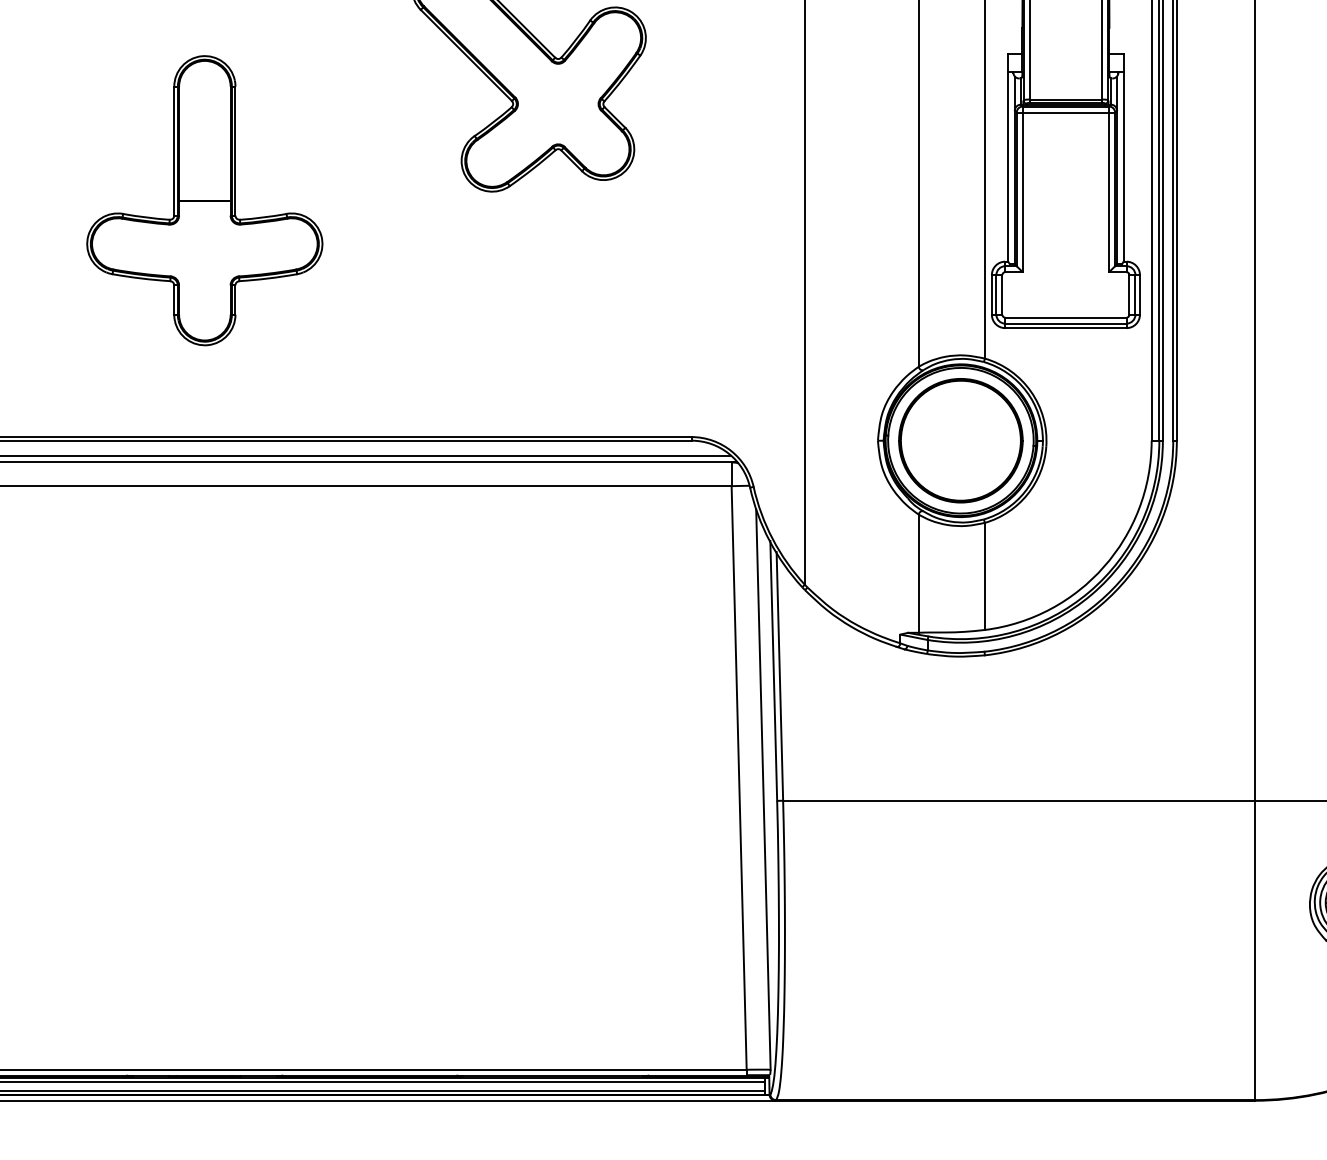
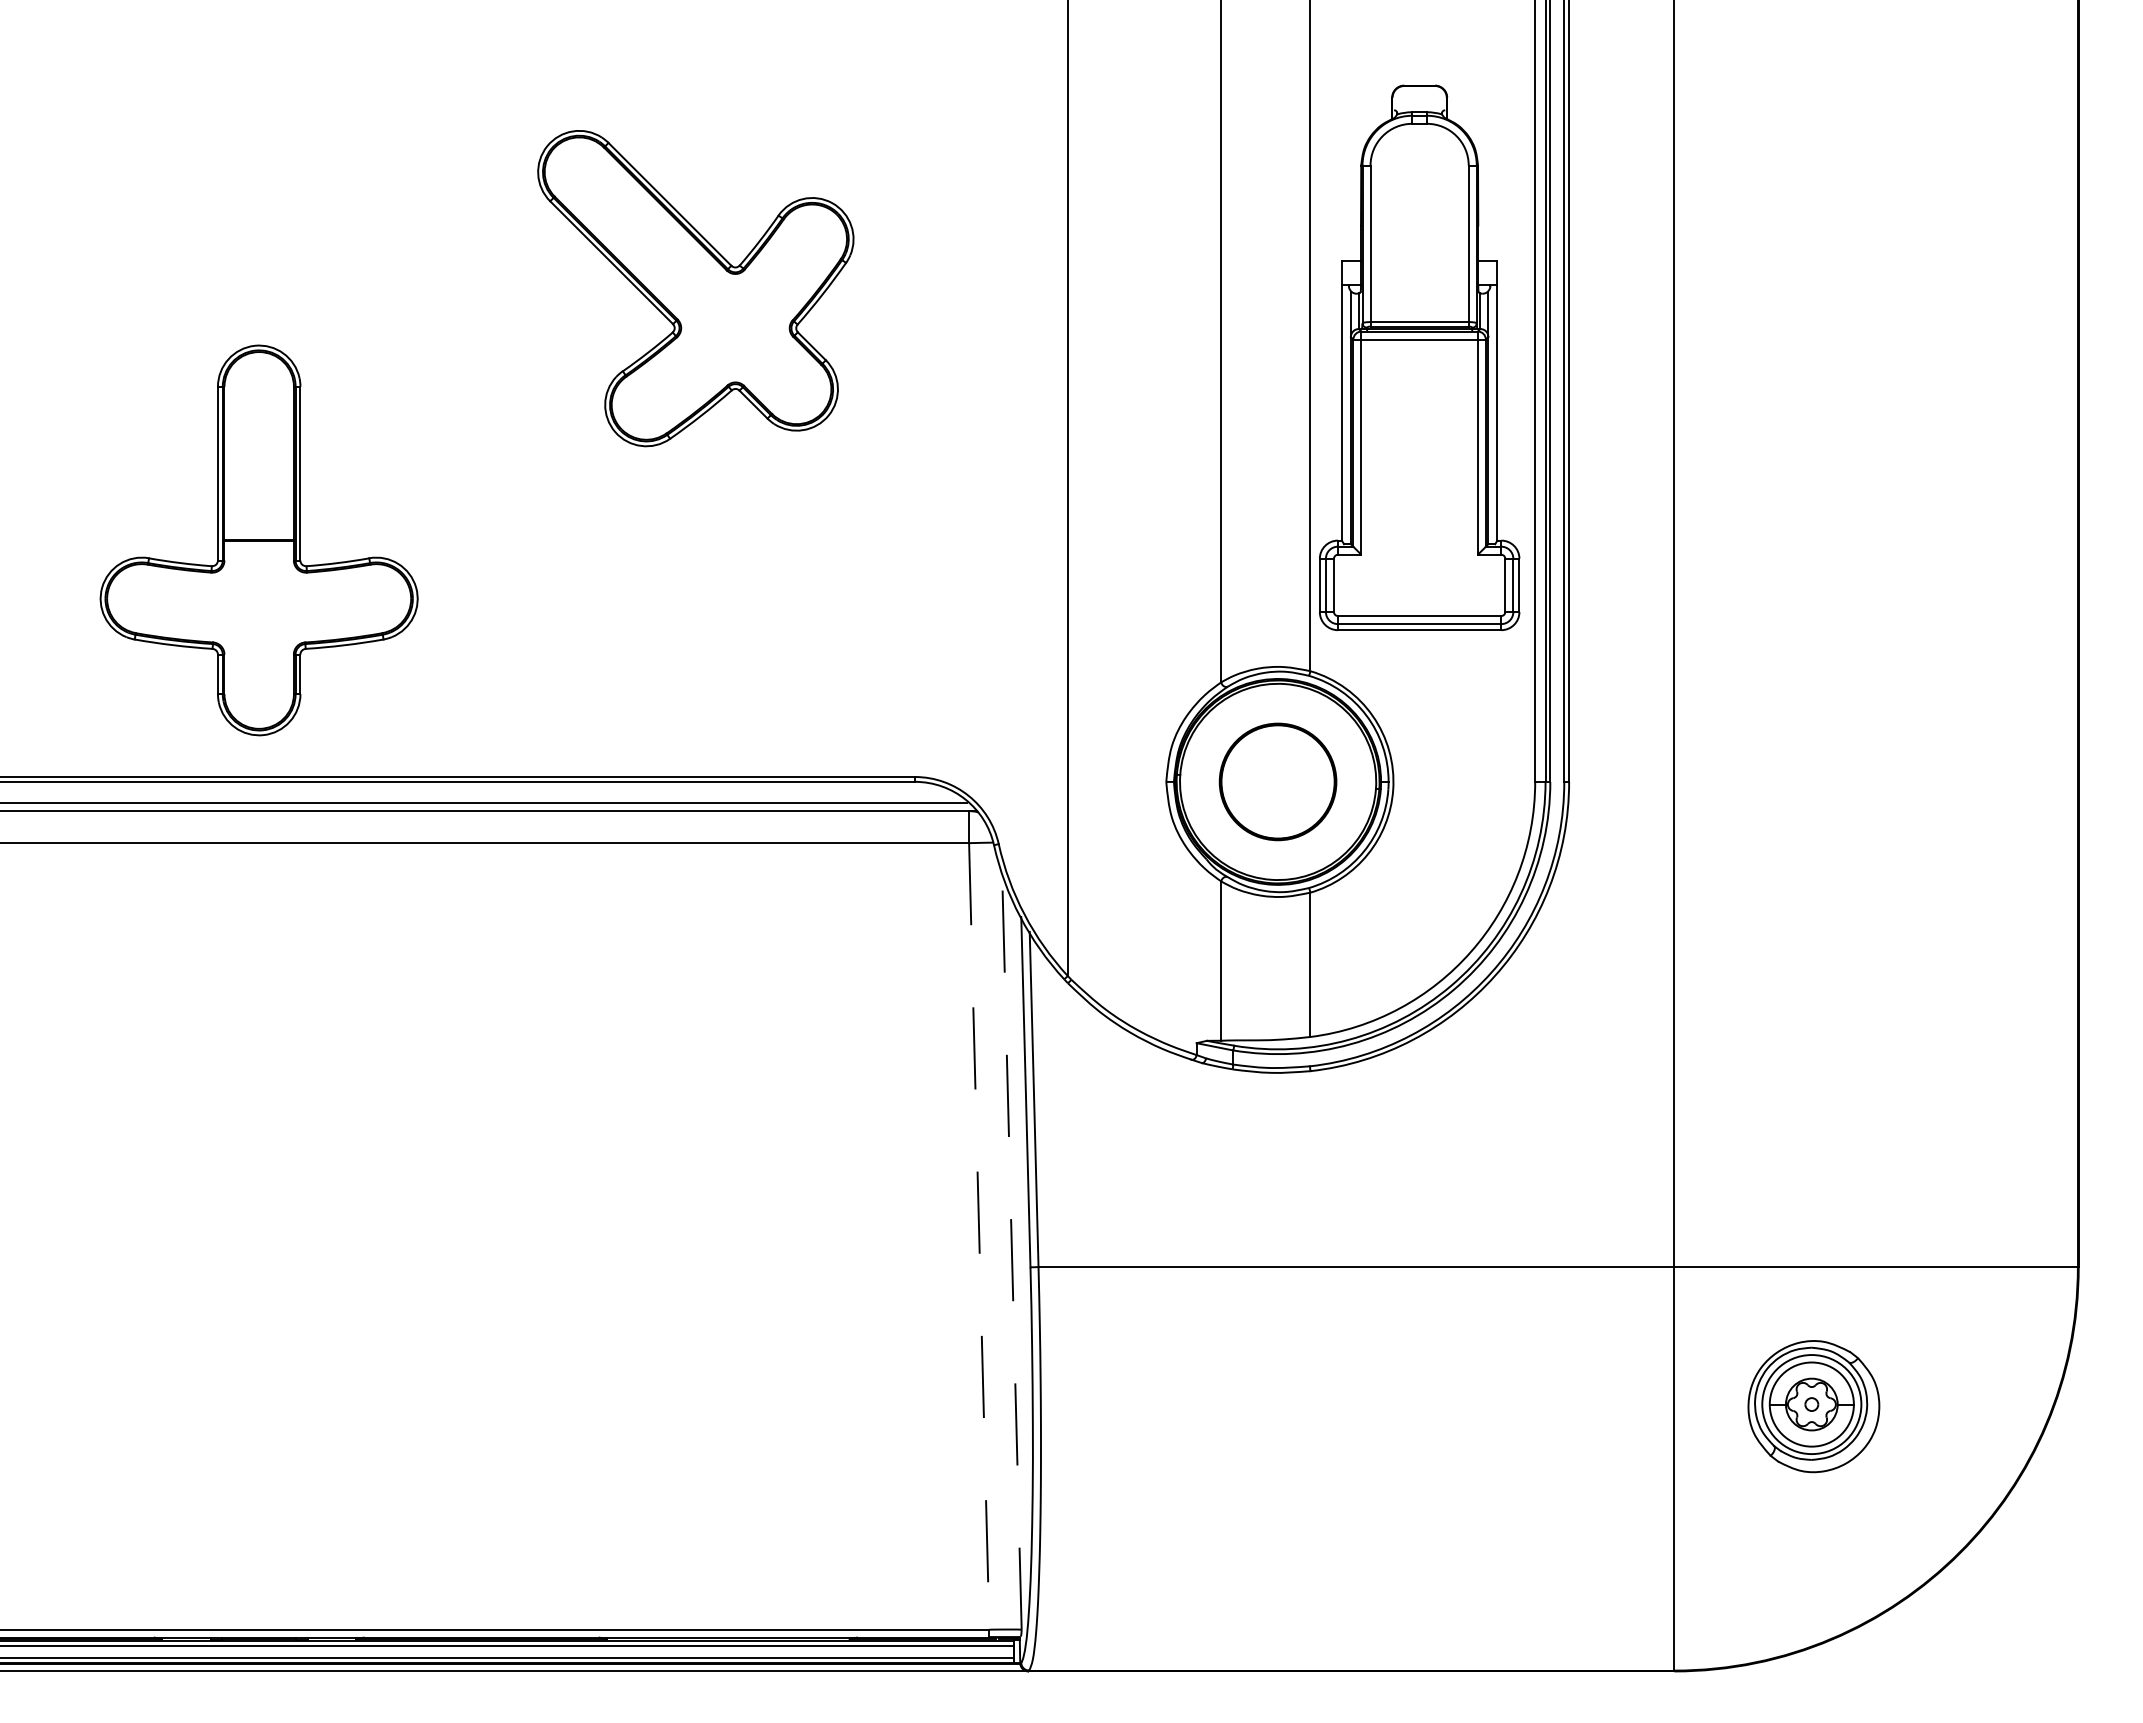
part: (204, 200) -> (258, 540), moved
part: (960, 440) -> (1277, 781), size x0.7
line: (739, 778) -> (979, 1236), solid -> dashed
line: (763, 789) -> (1011, 1252), solid -> dashed

